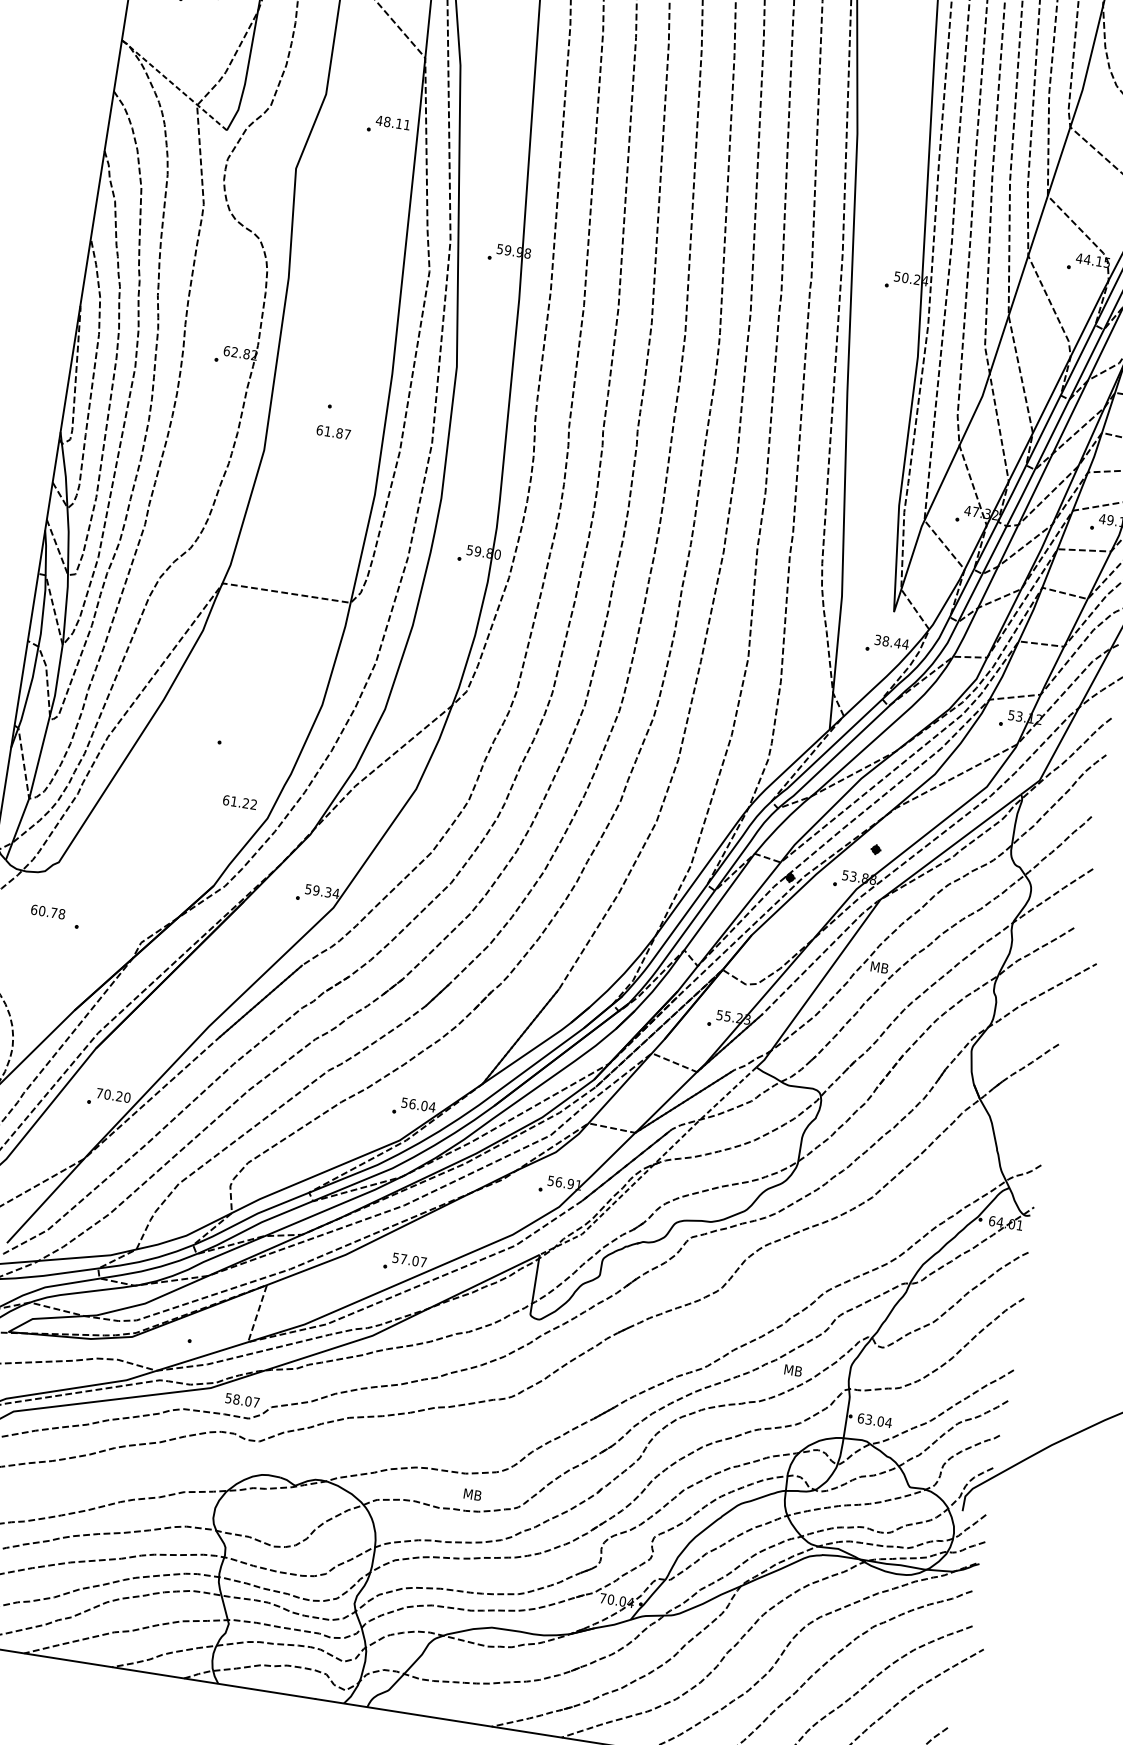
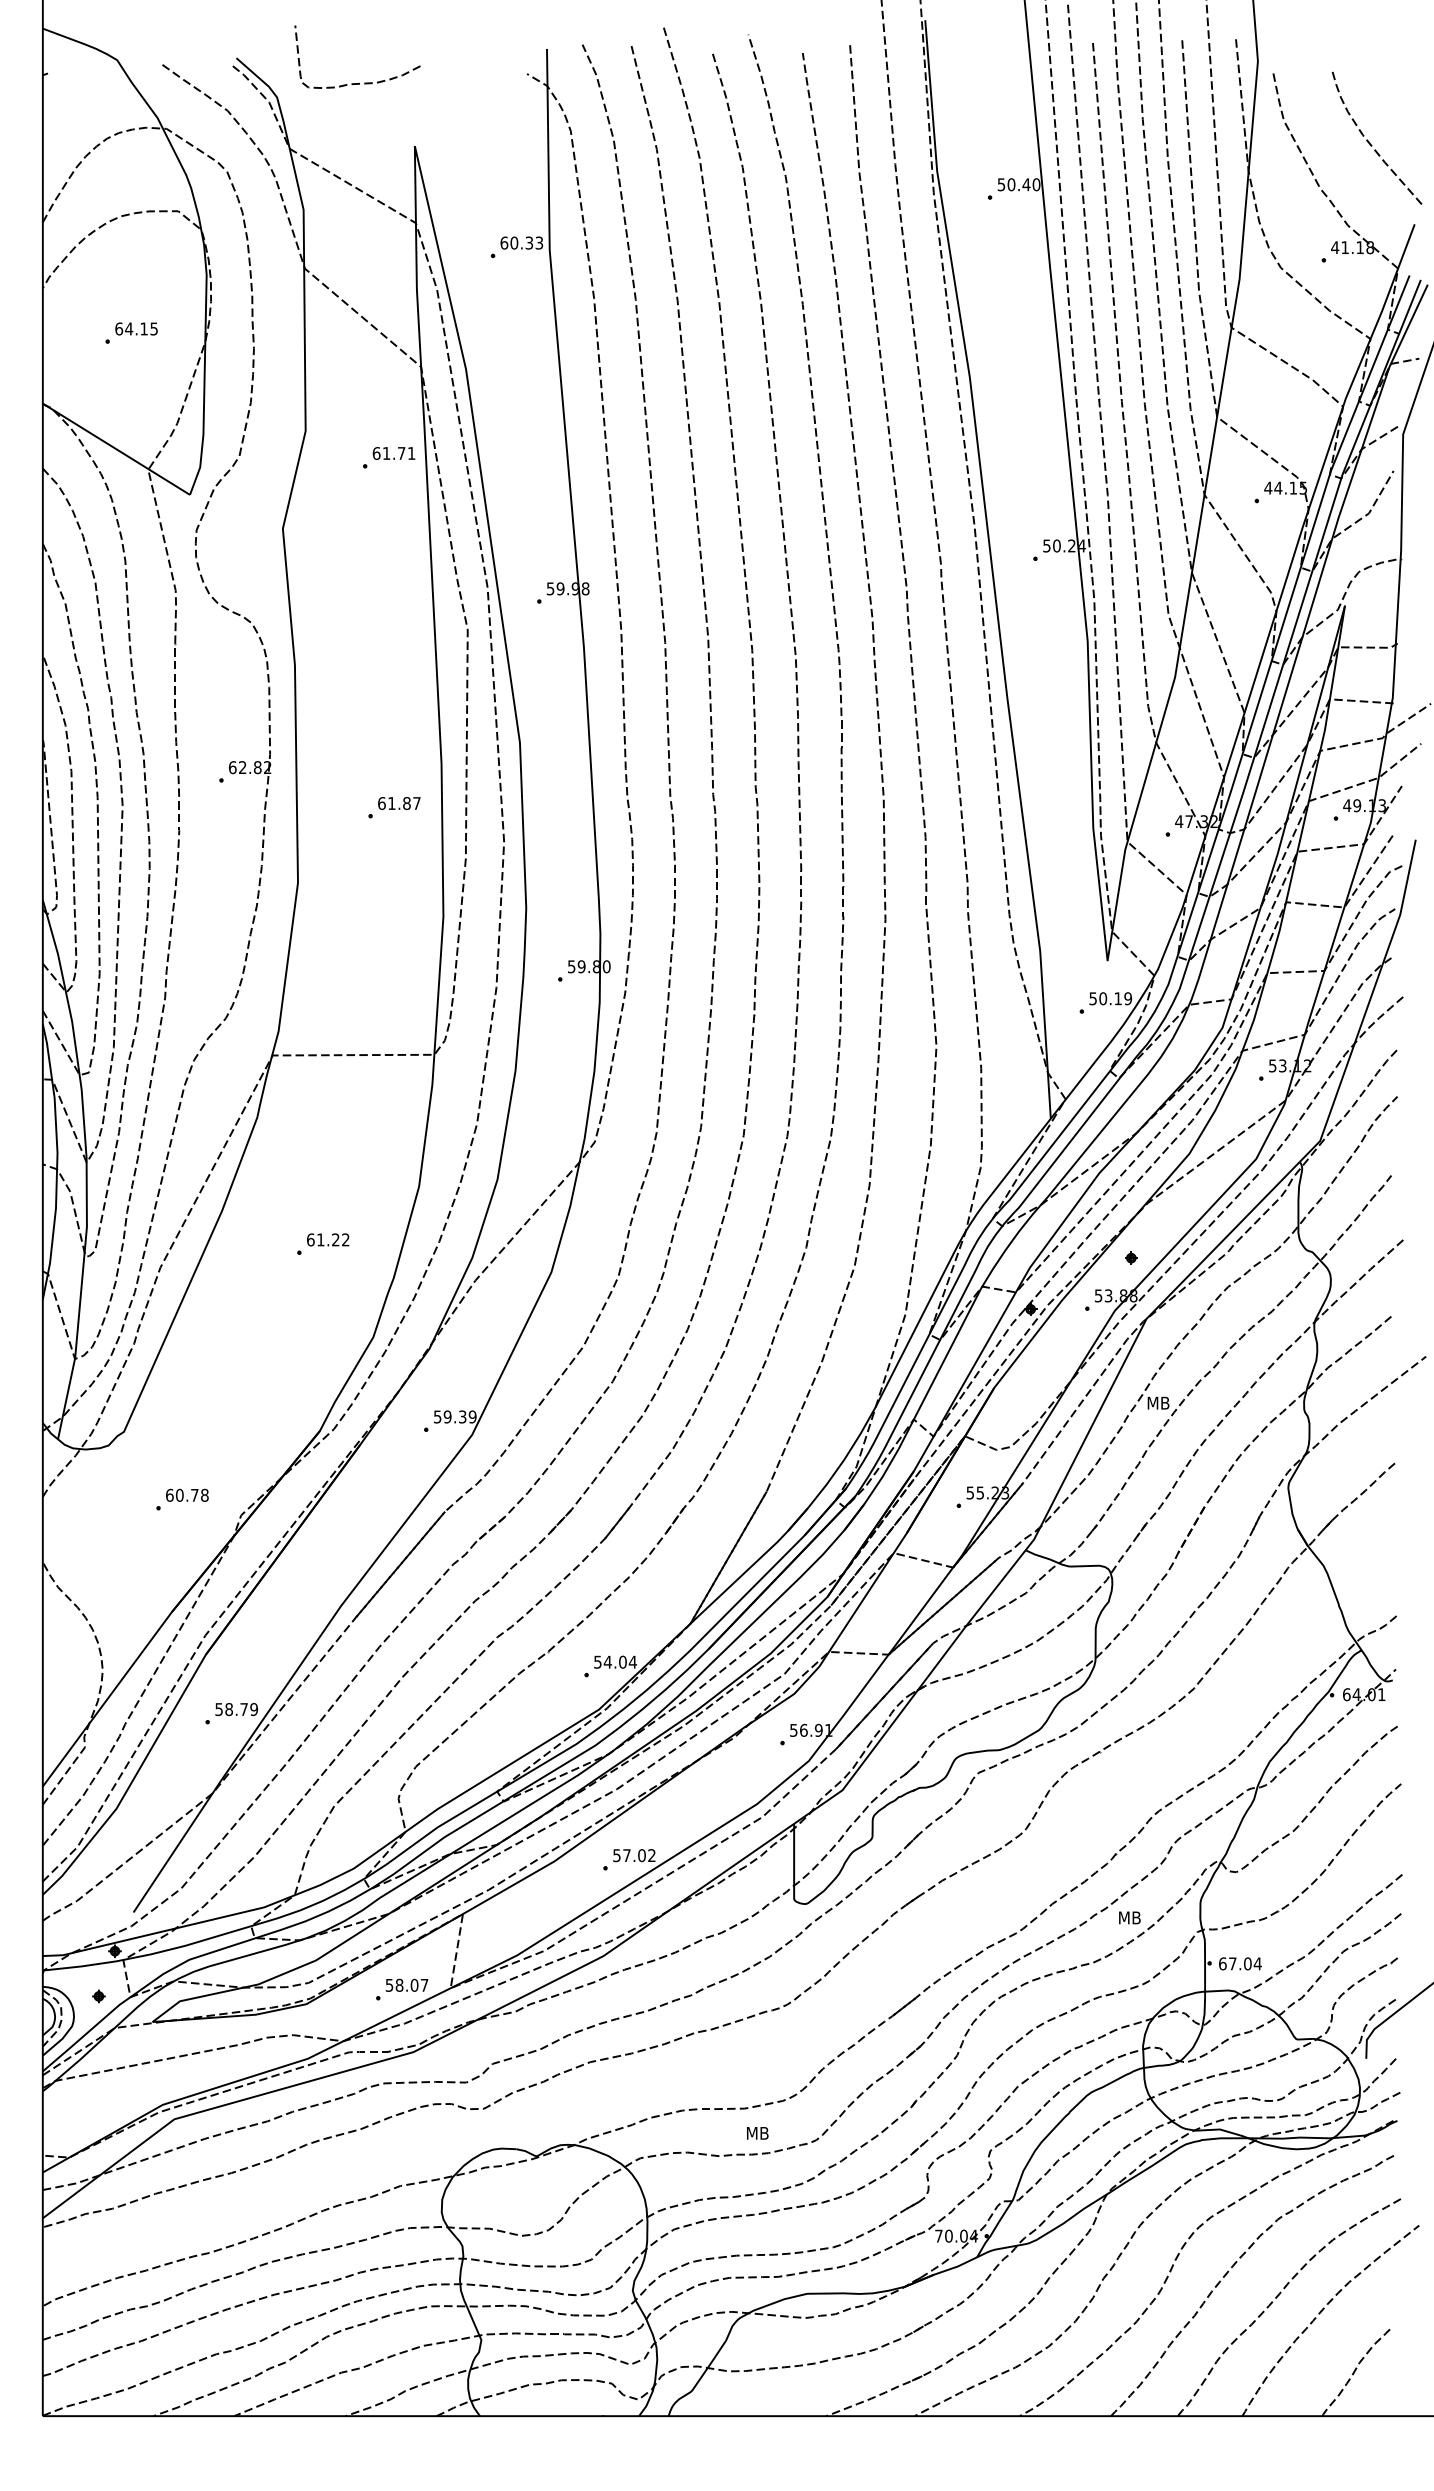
line: (174, 85) -> (116, 449), dashed -> solid
text: (388, 121) -> (388, 452), 48.11 -> 61.71
text: (333, 432) -> (399, 803), moved
text: (891, 642) -> (1110, 998), 38.44 -> 50.19
text: (240, 802) -> (328, 1239), moved
text: (336, 893) -> (472, 1416), 59.34 -> 59.39
text: (48, 911) -> (187, 1494), moved
text: (113, 1095) -> (236, 1709), 70.20 -> 58.79
text: (412, 1103) -> (607, 1661), 56.04 -> 54.04
line: (651, 1166) -> (915, 1693), dashed -> solid
text: (423, 1262) -> (651, 1855), 57.07 -> 57.02
text: (242, 1399) -> (406, 1984), moved
text: (868, 1419) -> (1232, 1963), 63.04 -> 67.04

